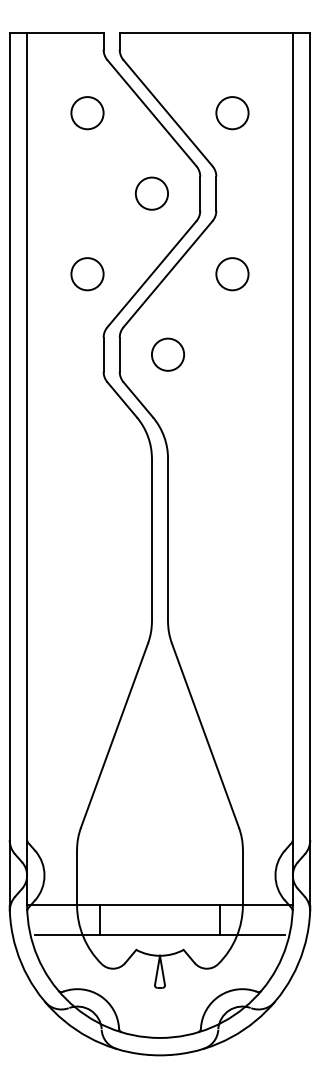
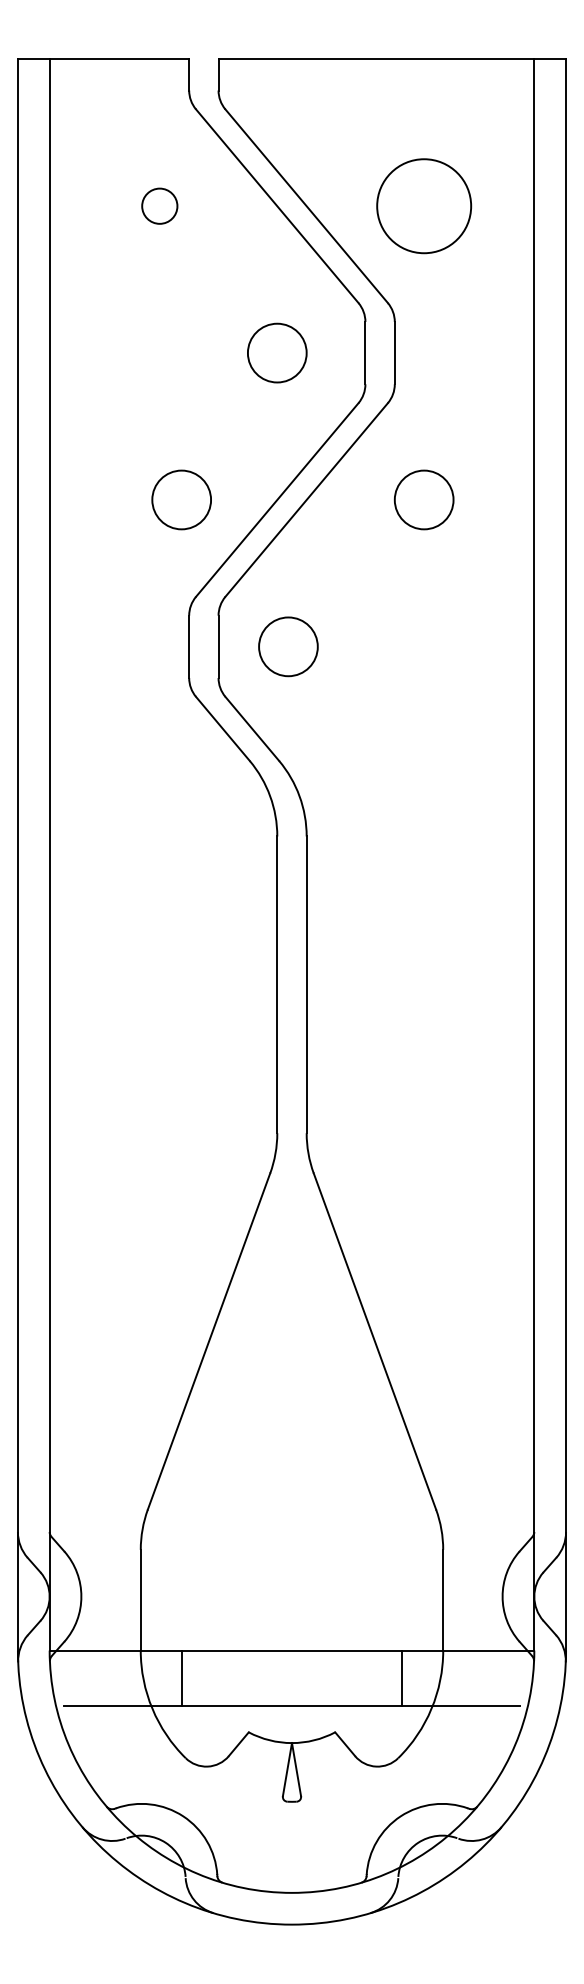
circle: (87, 113) -> (159, 206), size x0.6
circle: (232, 113) -> (424, 206), size x1.6
circle: (87, 274) -> (181, 500), moved
circle: (167, 354) -> (287, 646), moved

